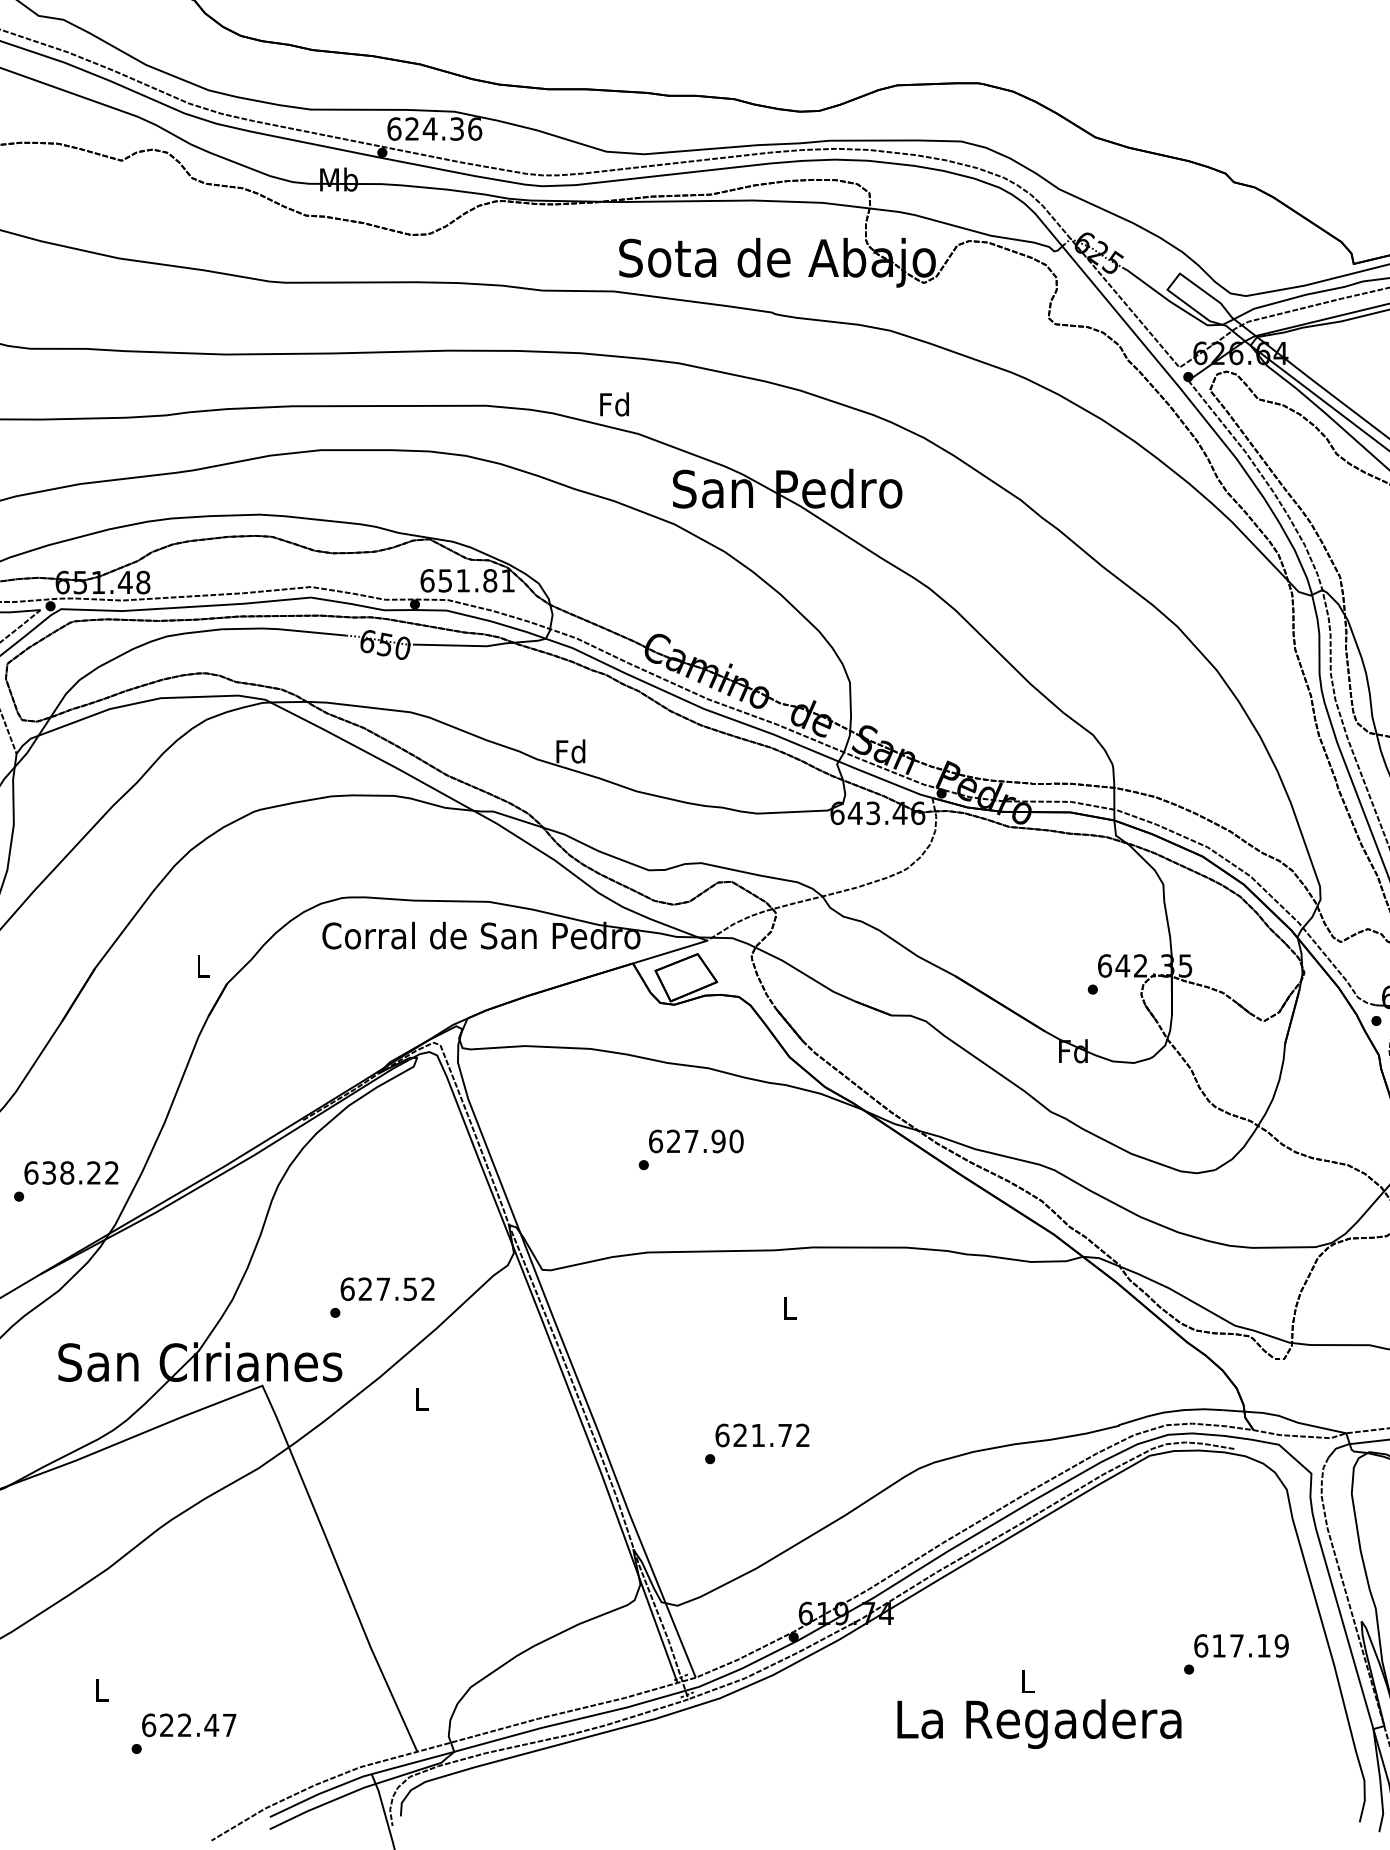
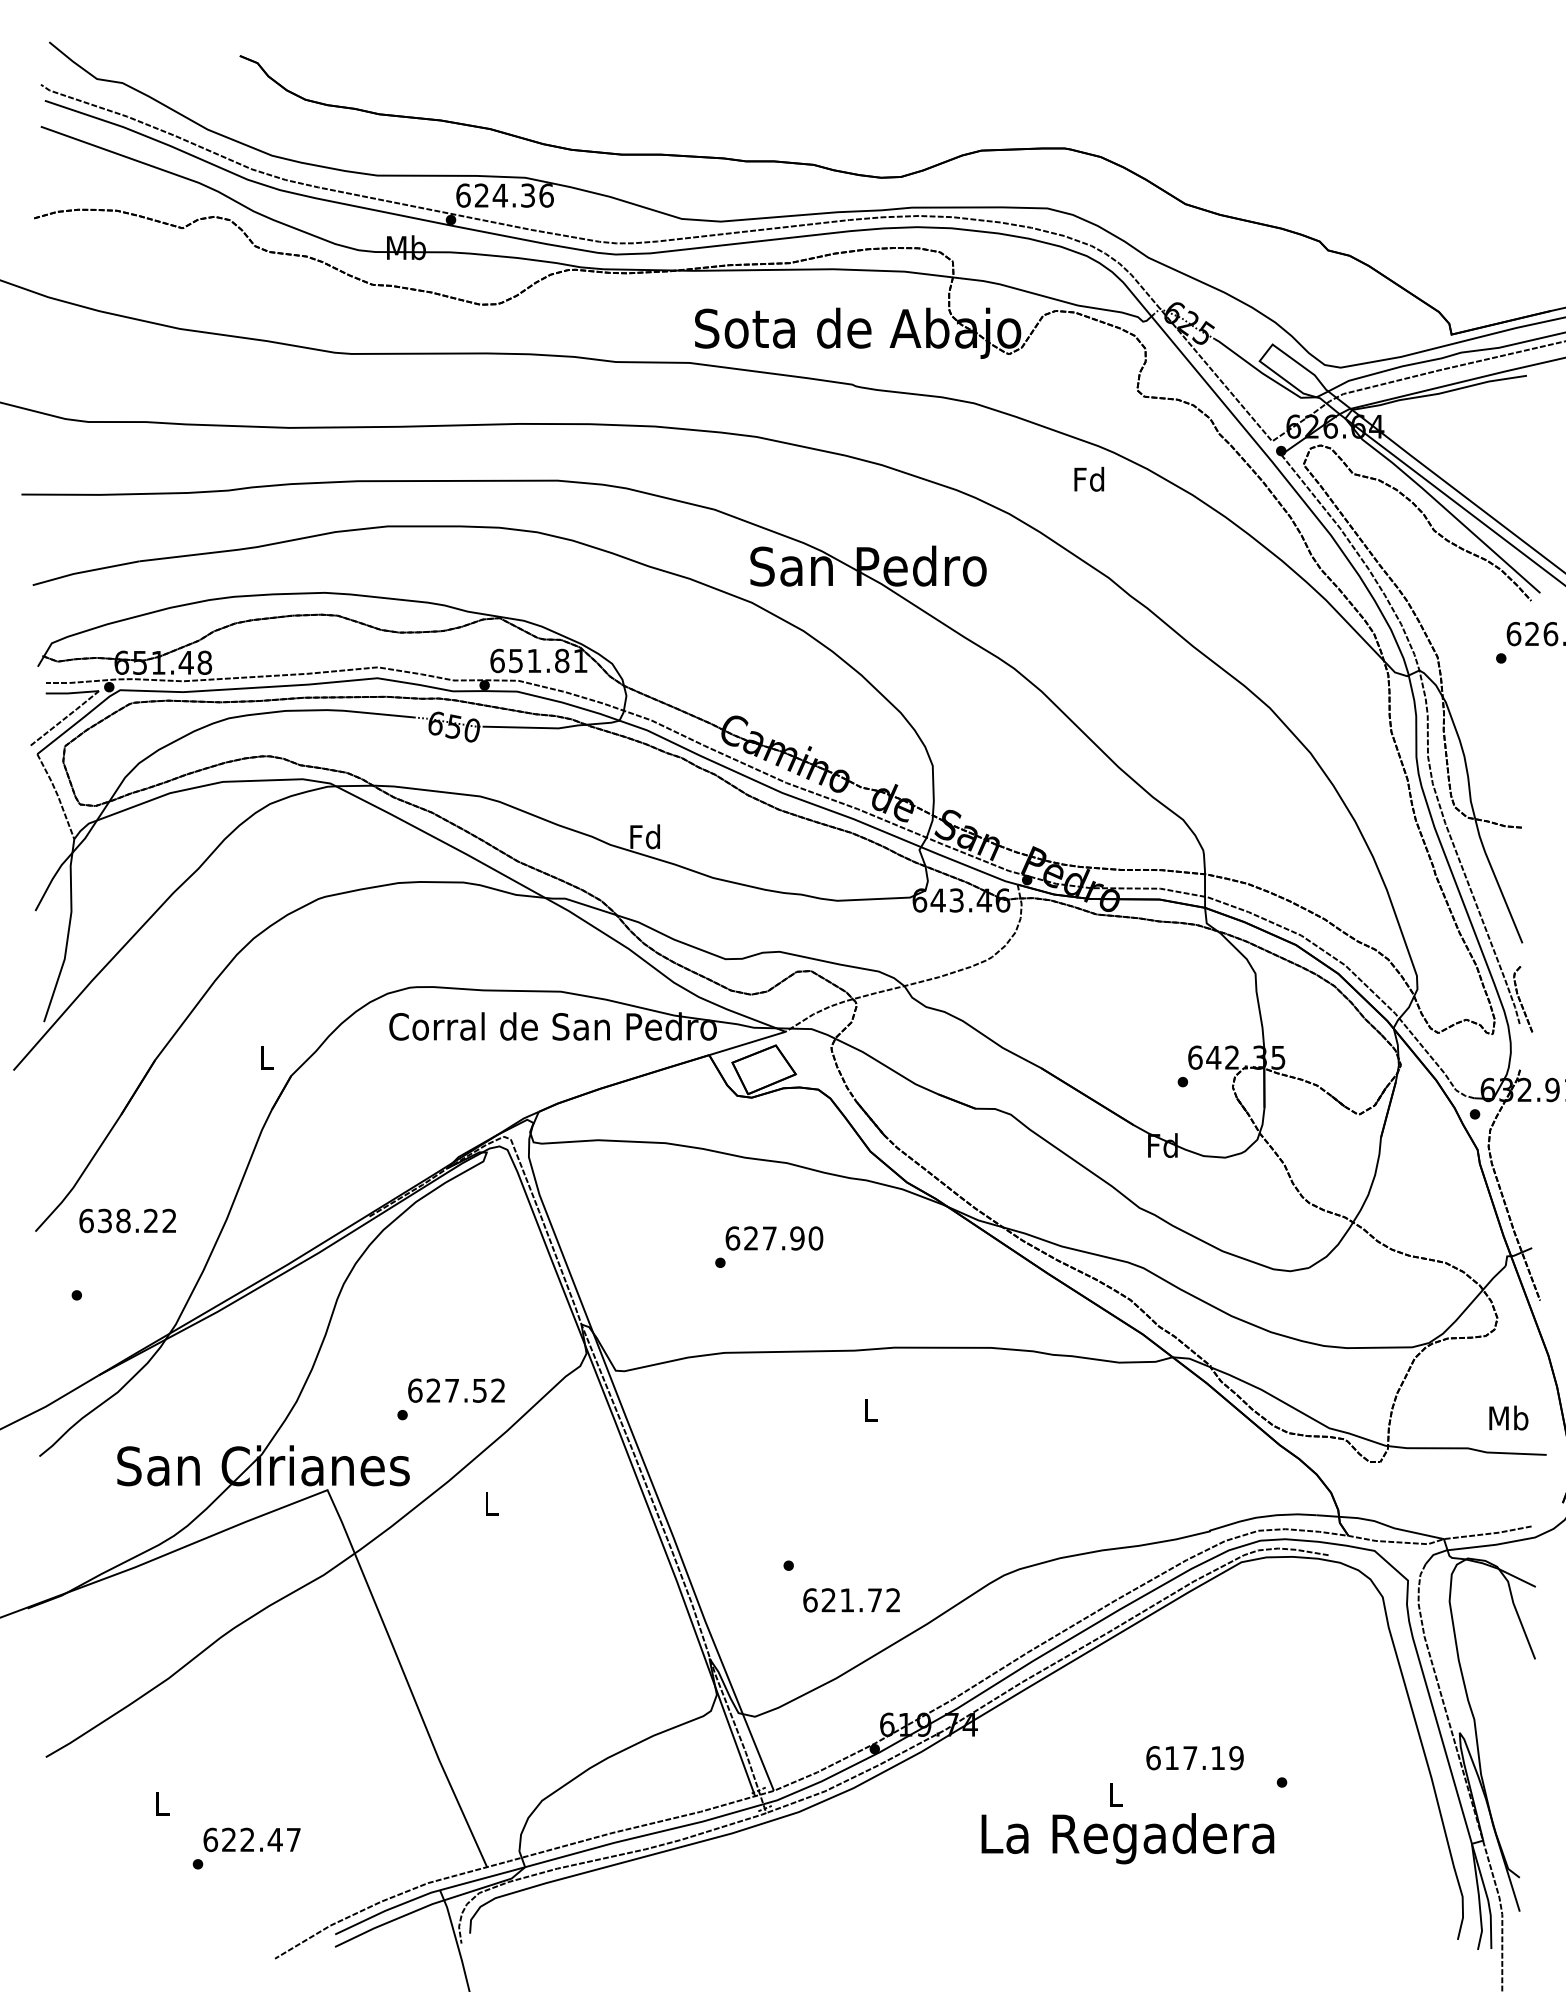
text: (614, 403) -> (1089, 478), moved
text: (71, 1172) -> (127, 1220), moved
text: (762, 1435) -> (851, 1600), moved
text: (1240, 1646) -> (1194, 1758), moved

